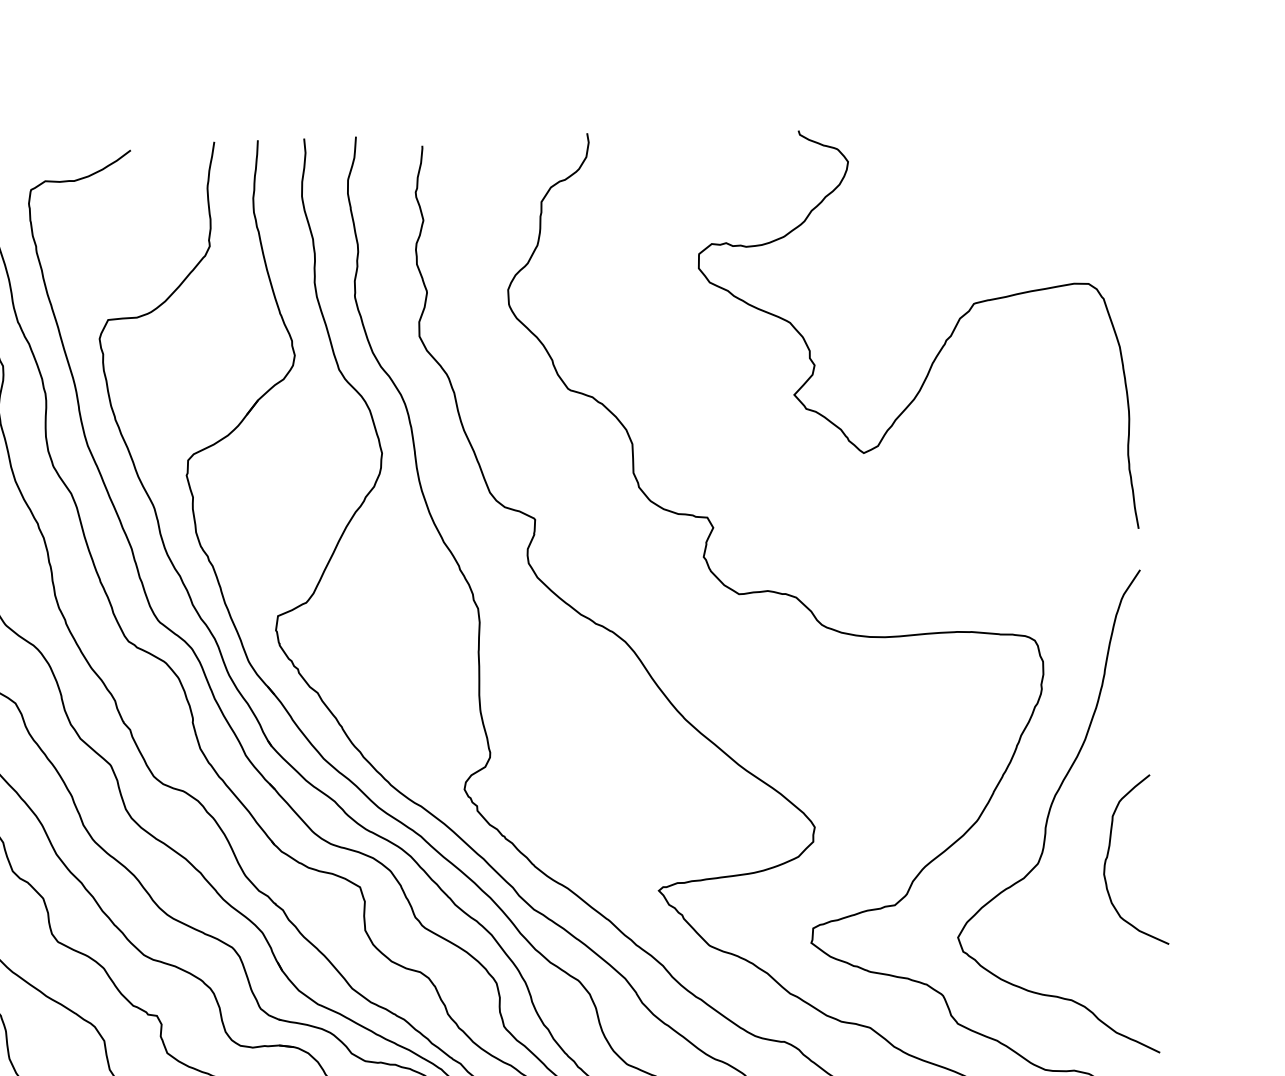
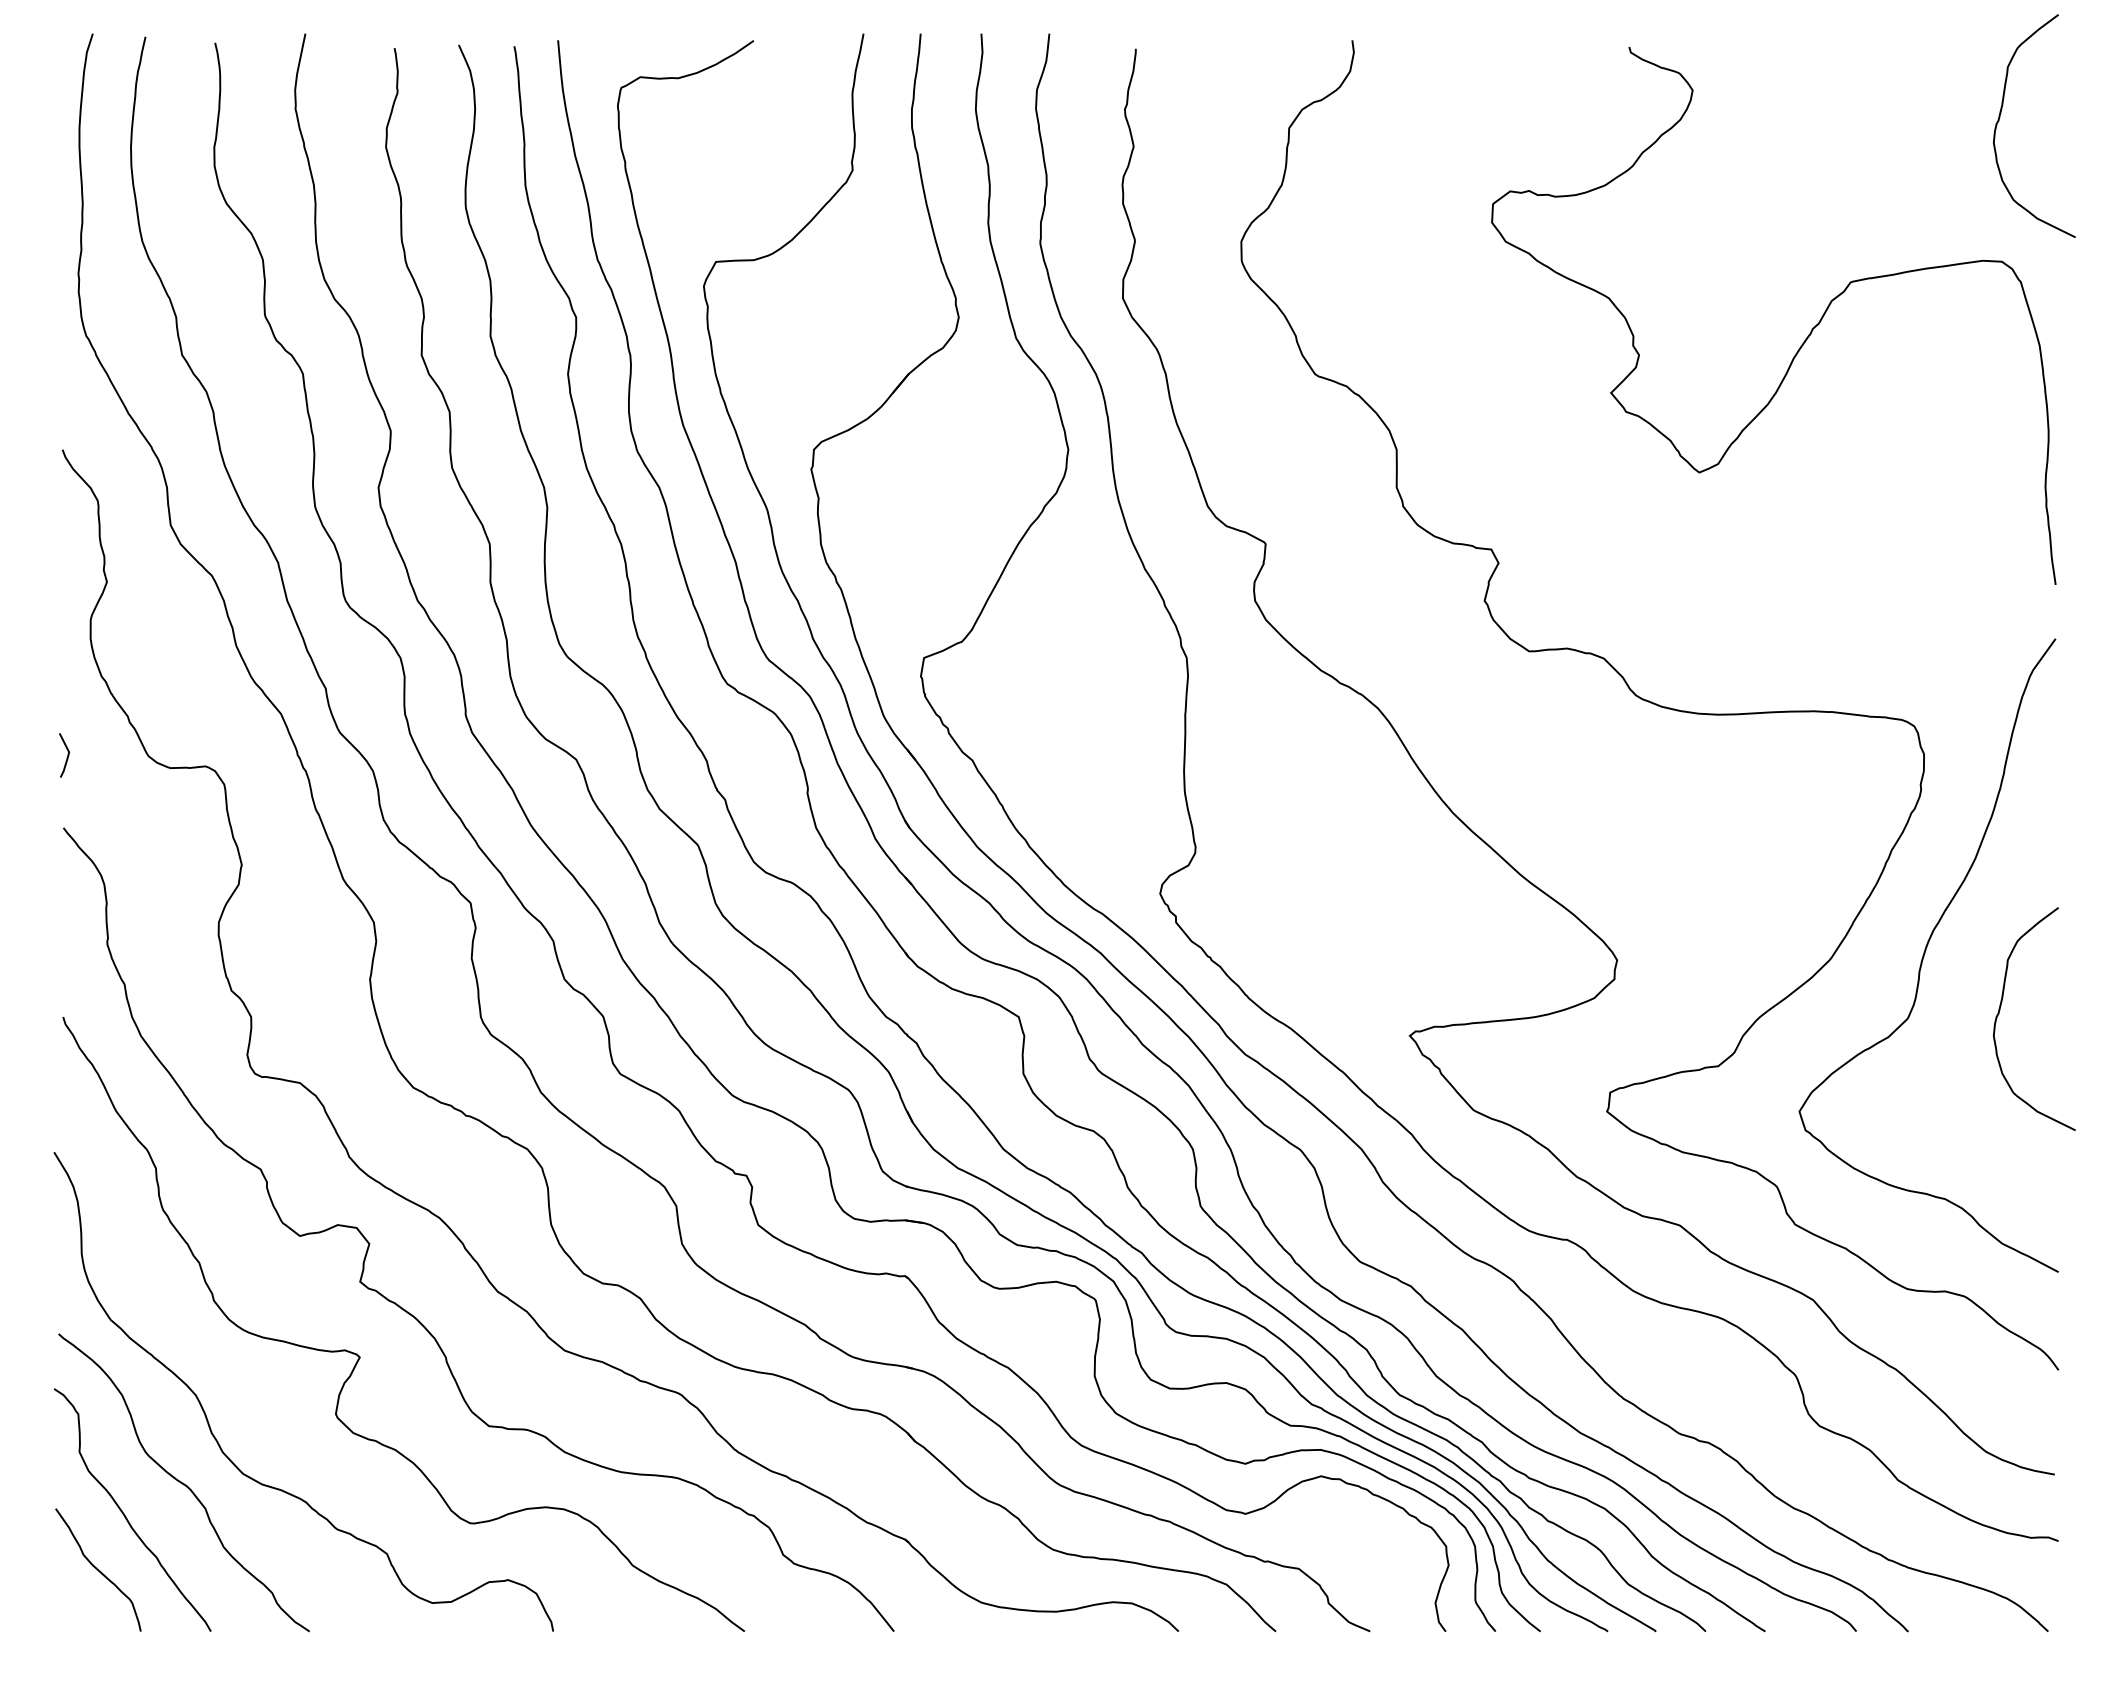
curve: (1083, 173) -> (2000, 117), added

